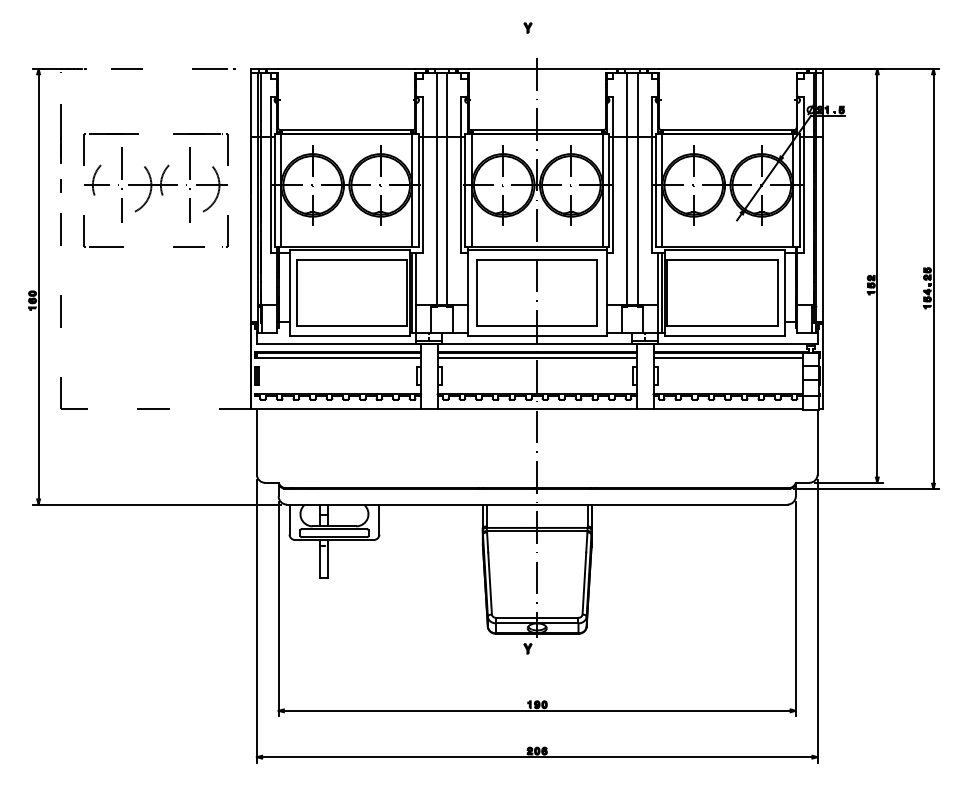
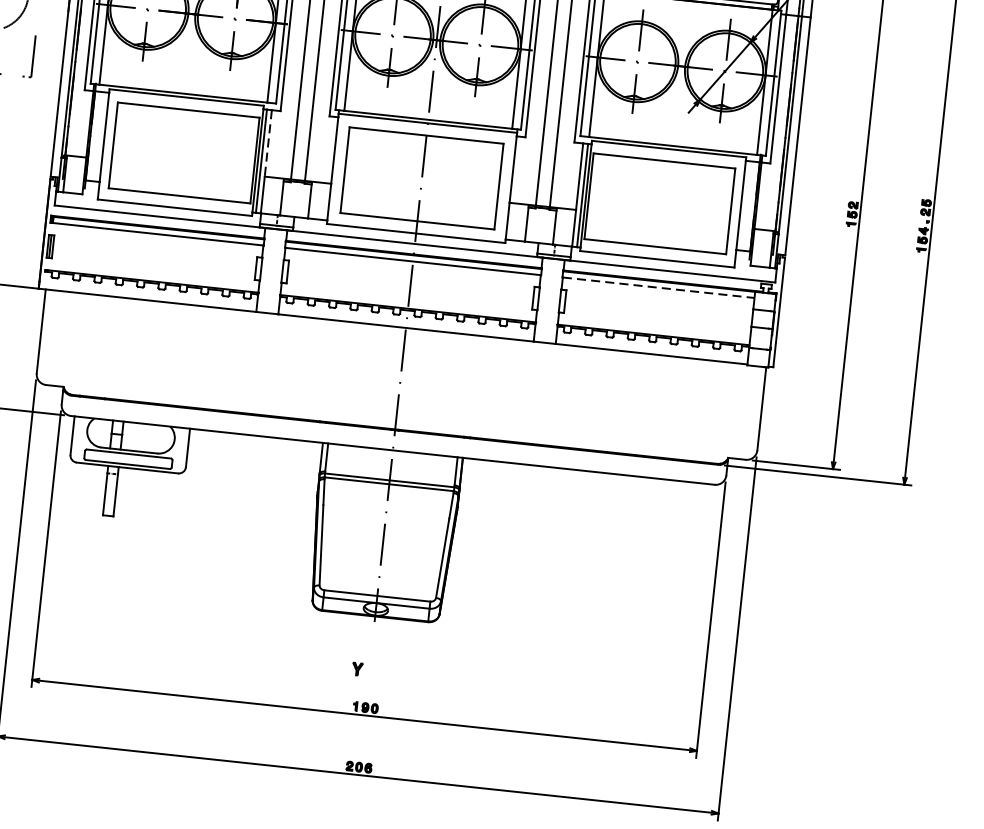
line: (416, 278) -> (268, 143), solid -> dashed
line: (728, 357) -> (658, 287), solid -> dashed
part: (527, 648) -> (356, 668), moved

